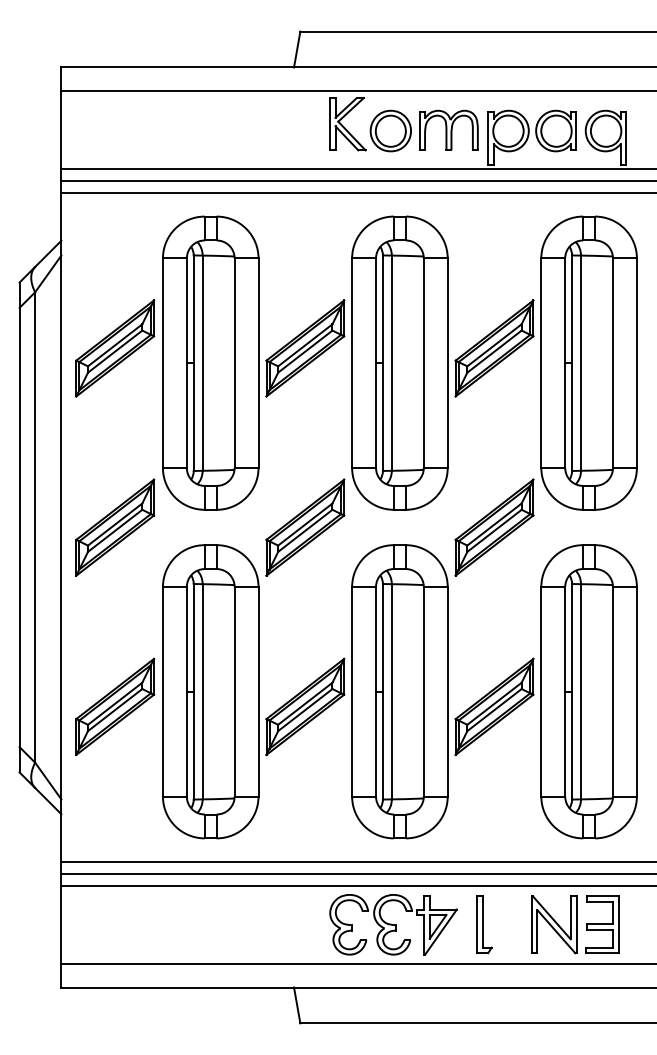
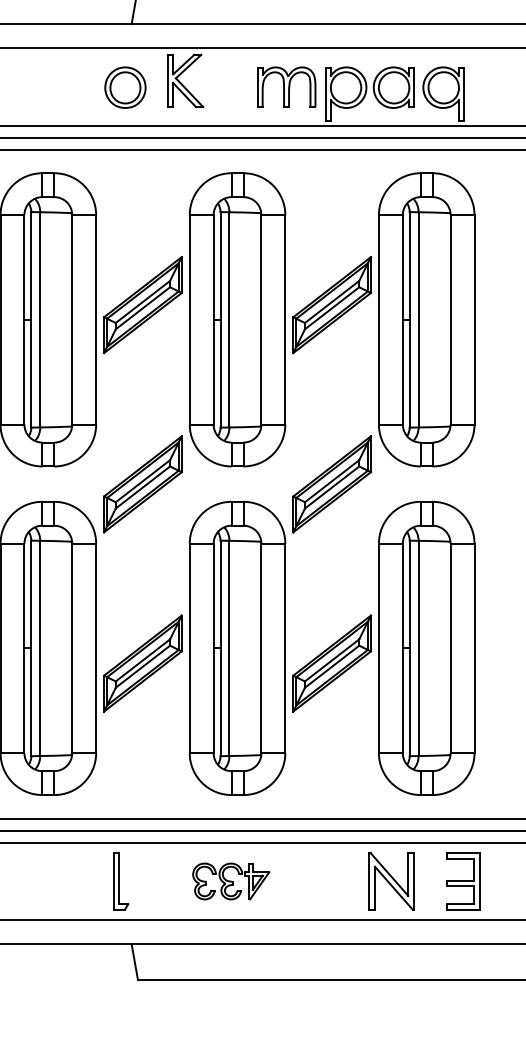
part: (390, 130) -> (125, 87), moved
part: (393, 924) -> (231, 881), size x0.6
part: (484, 924) -> (121, 881), moved
part: (602, 924) -> (463, 881), moved

